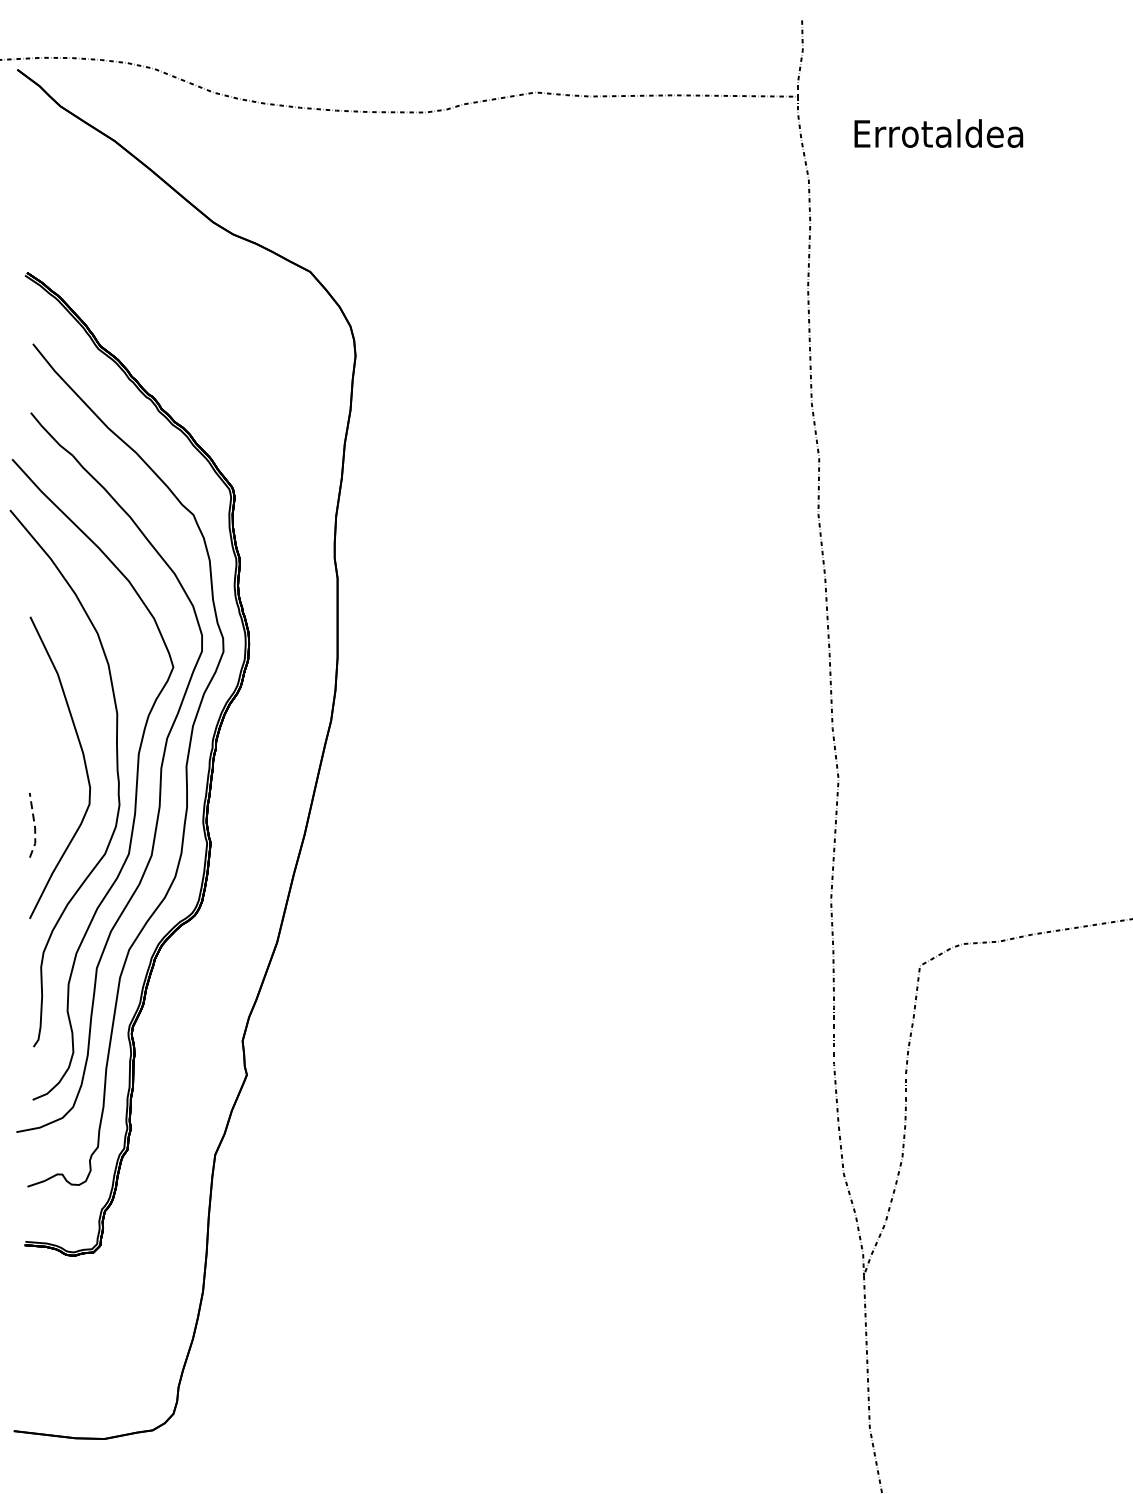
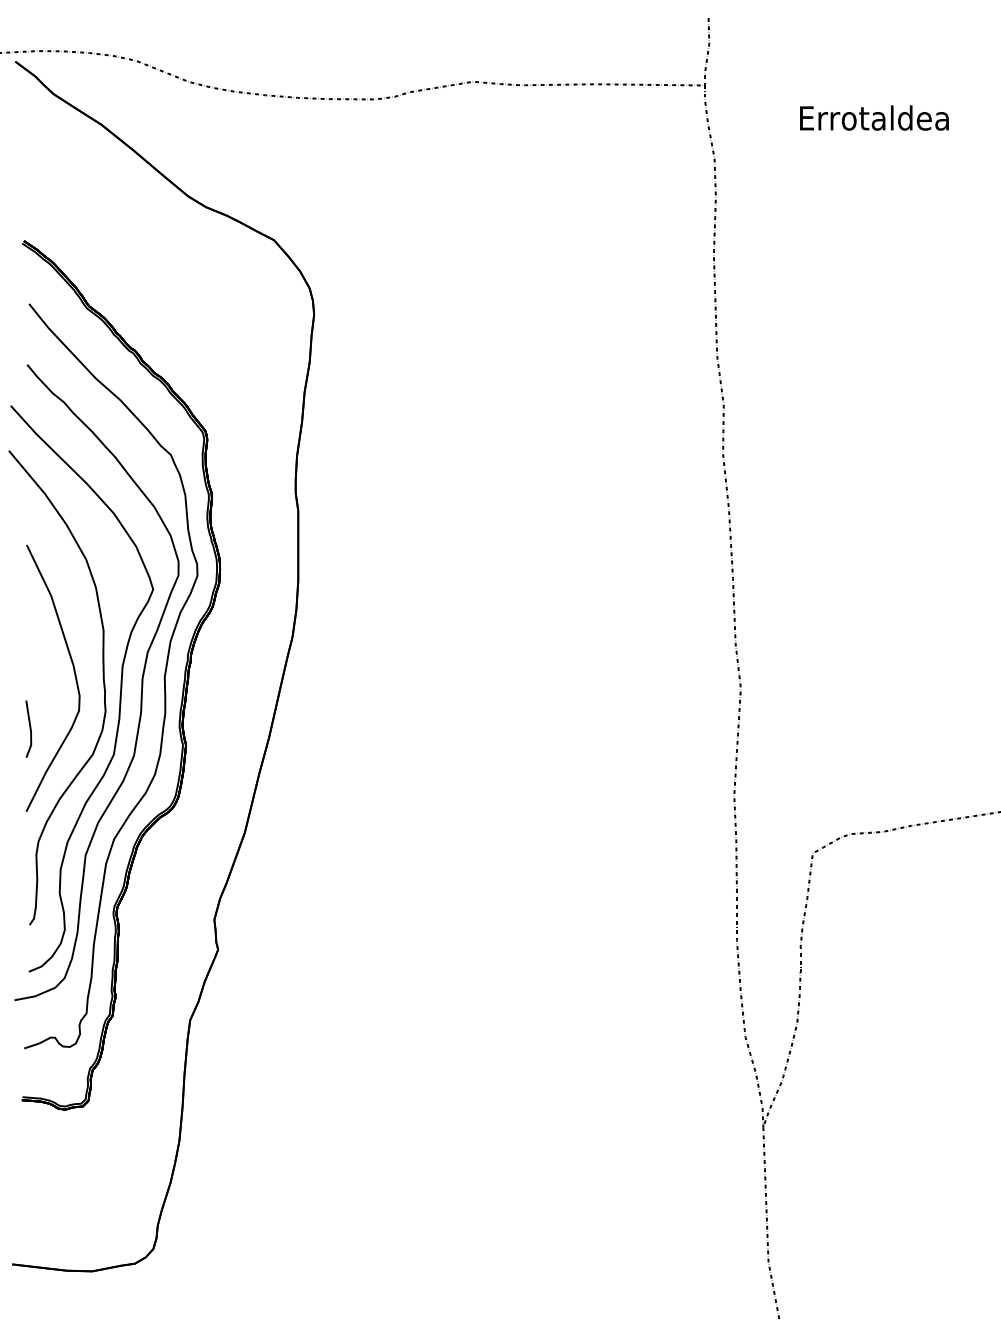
text: (938, 132) -> (874, 117), moved
line: (34, 826) -> (30, 730), dashed -> solid

